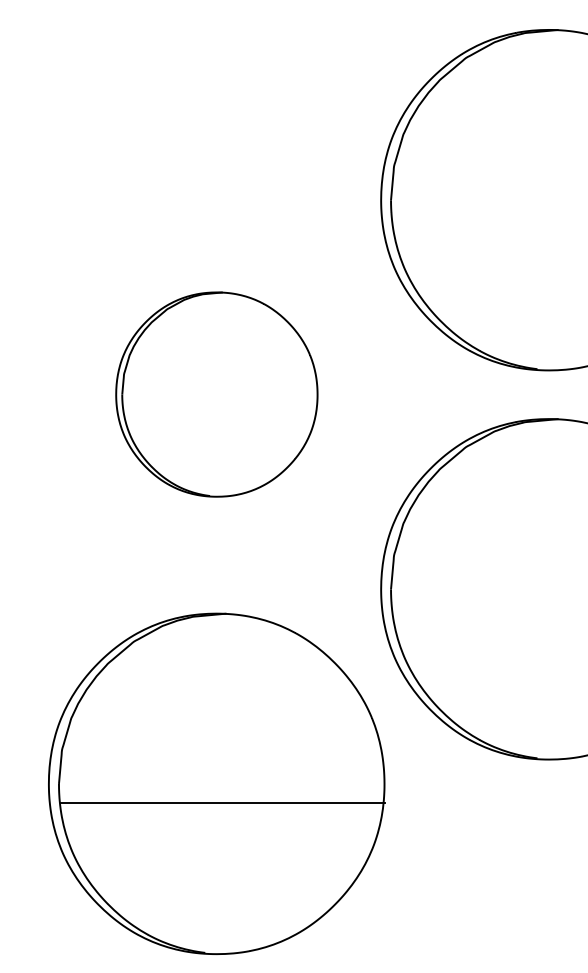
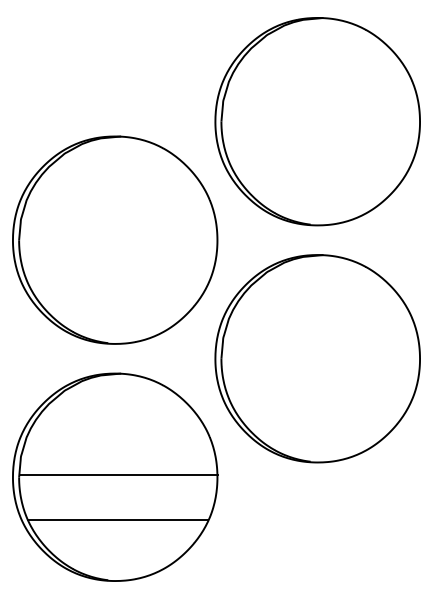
part: (217, 393) -> (115, 239), size x1.67
line: (222, 803) -> (118, 475), moved
line: (220, 853) -> (117, 519), added

